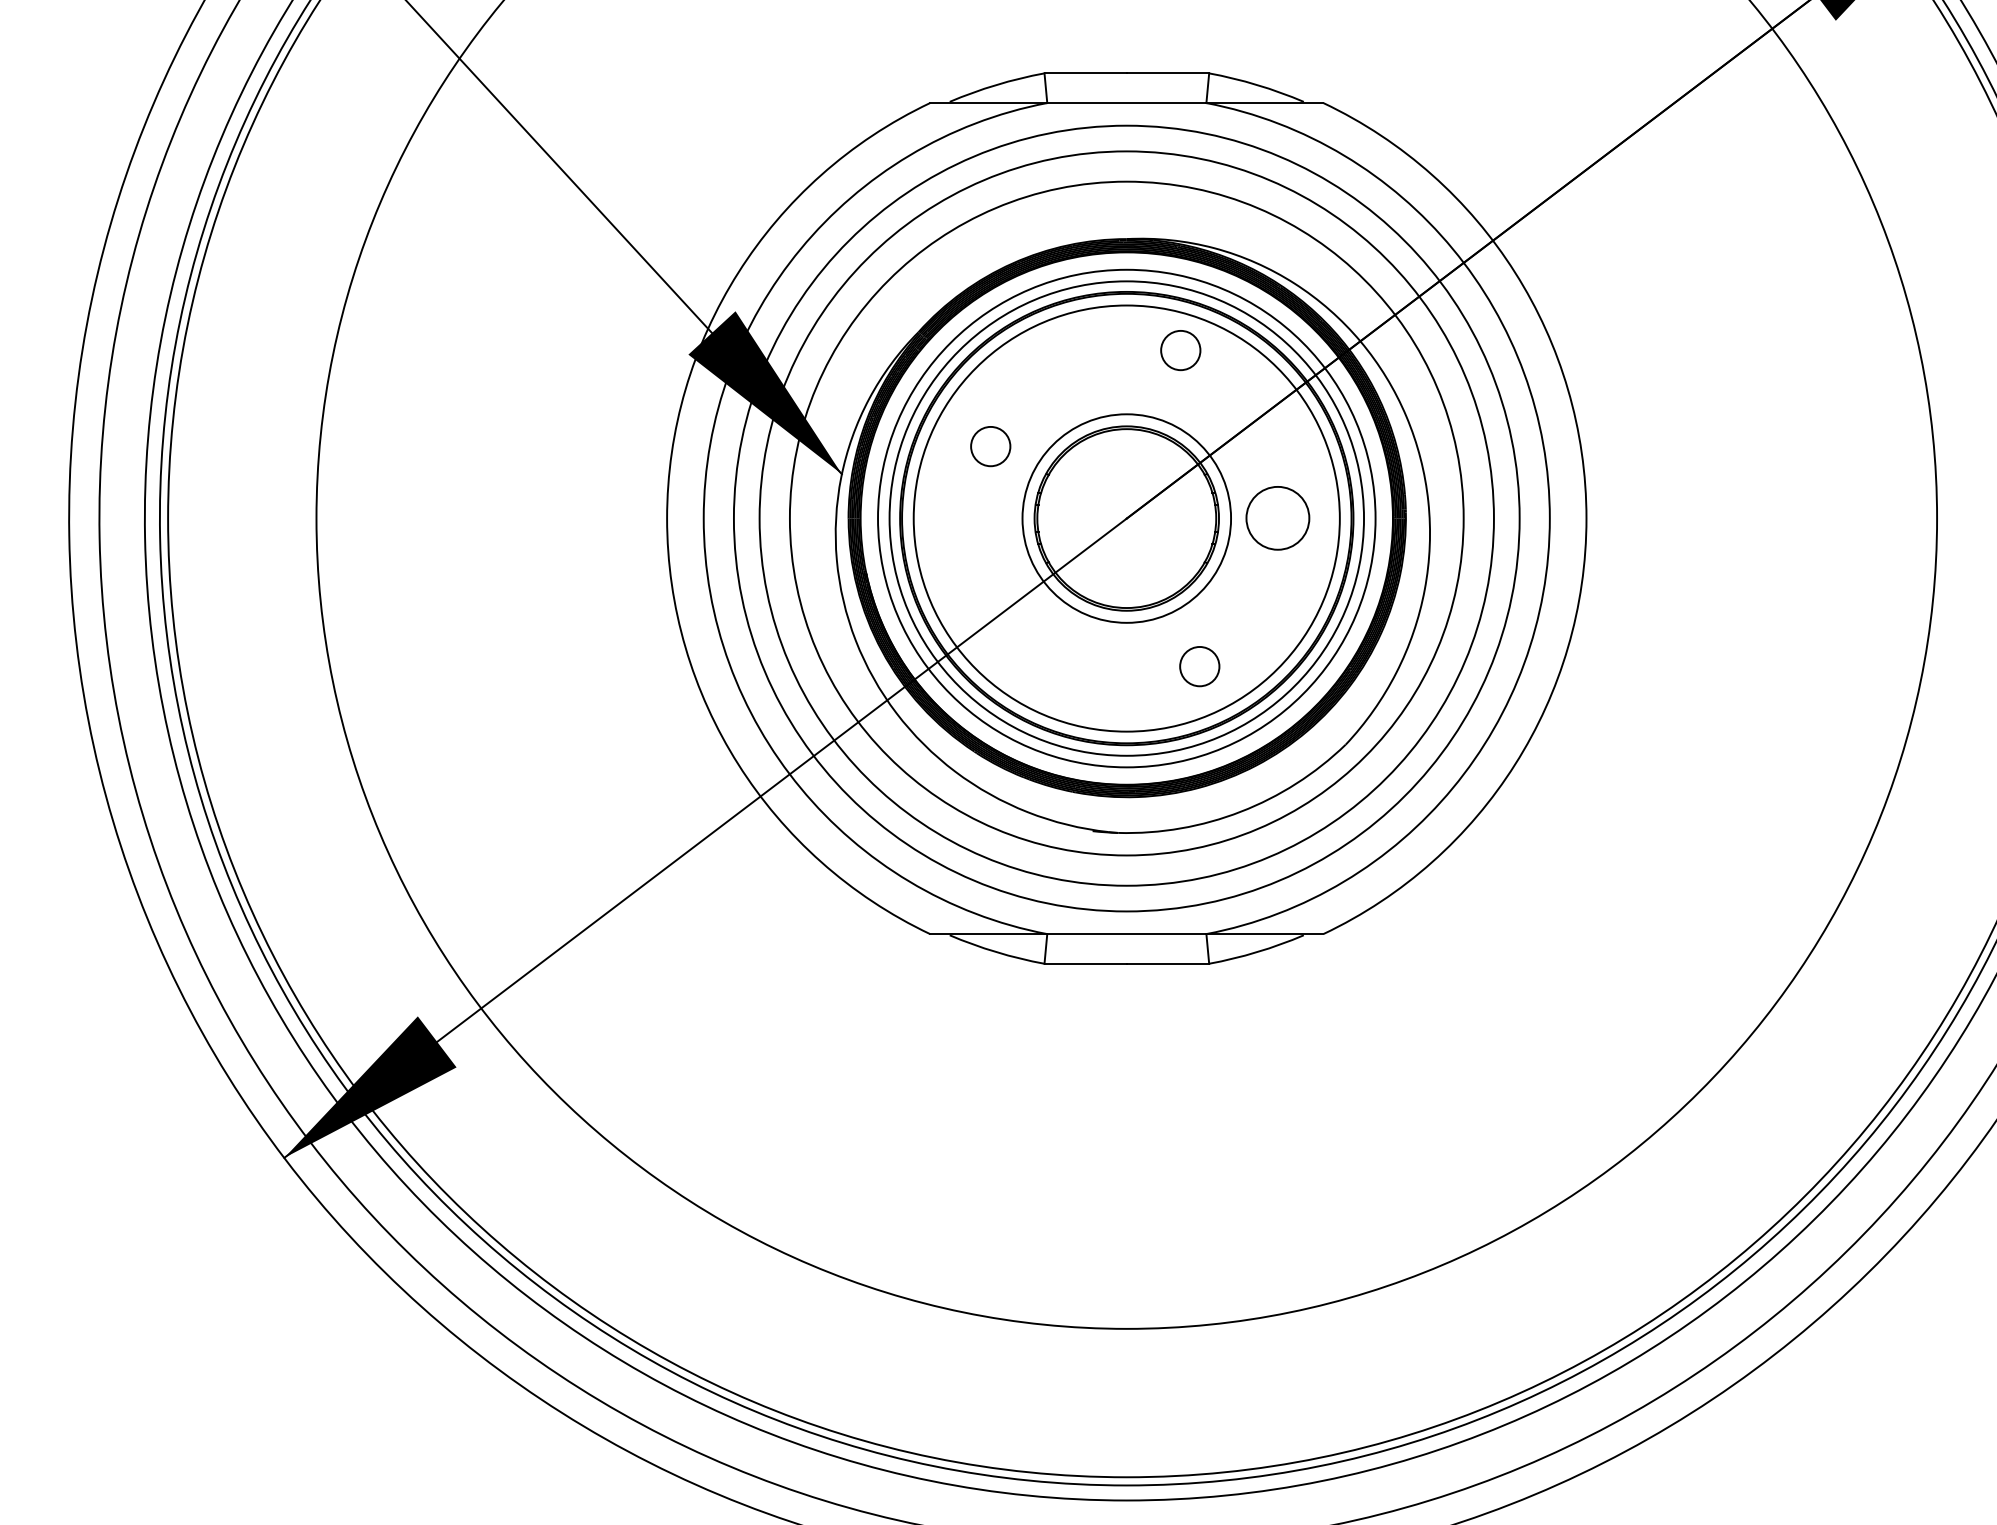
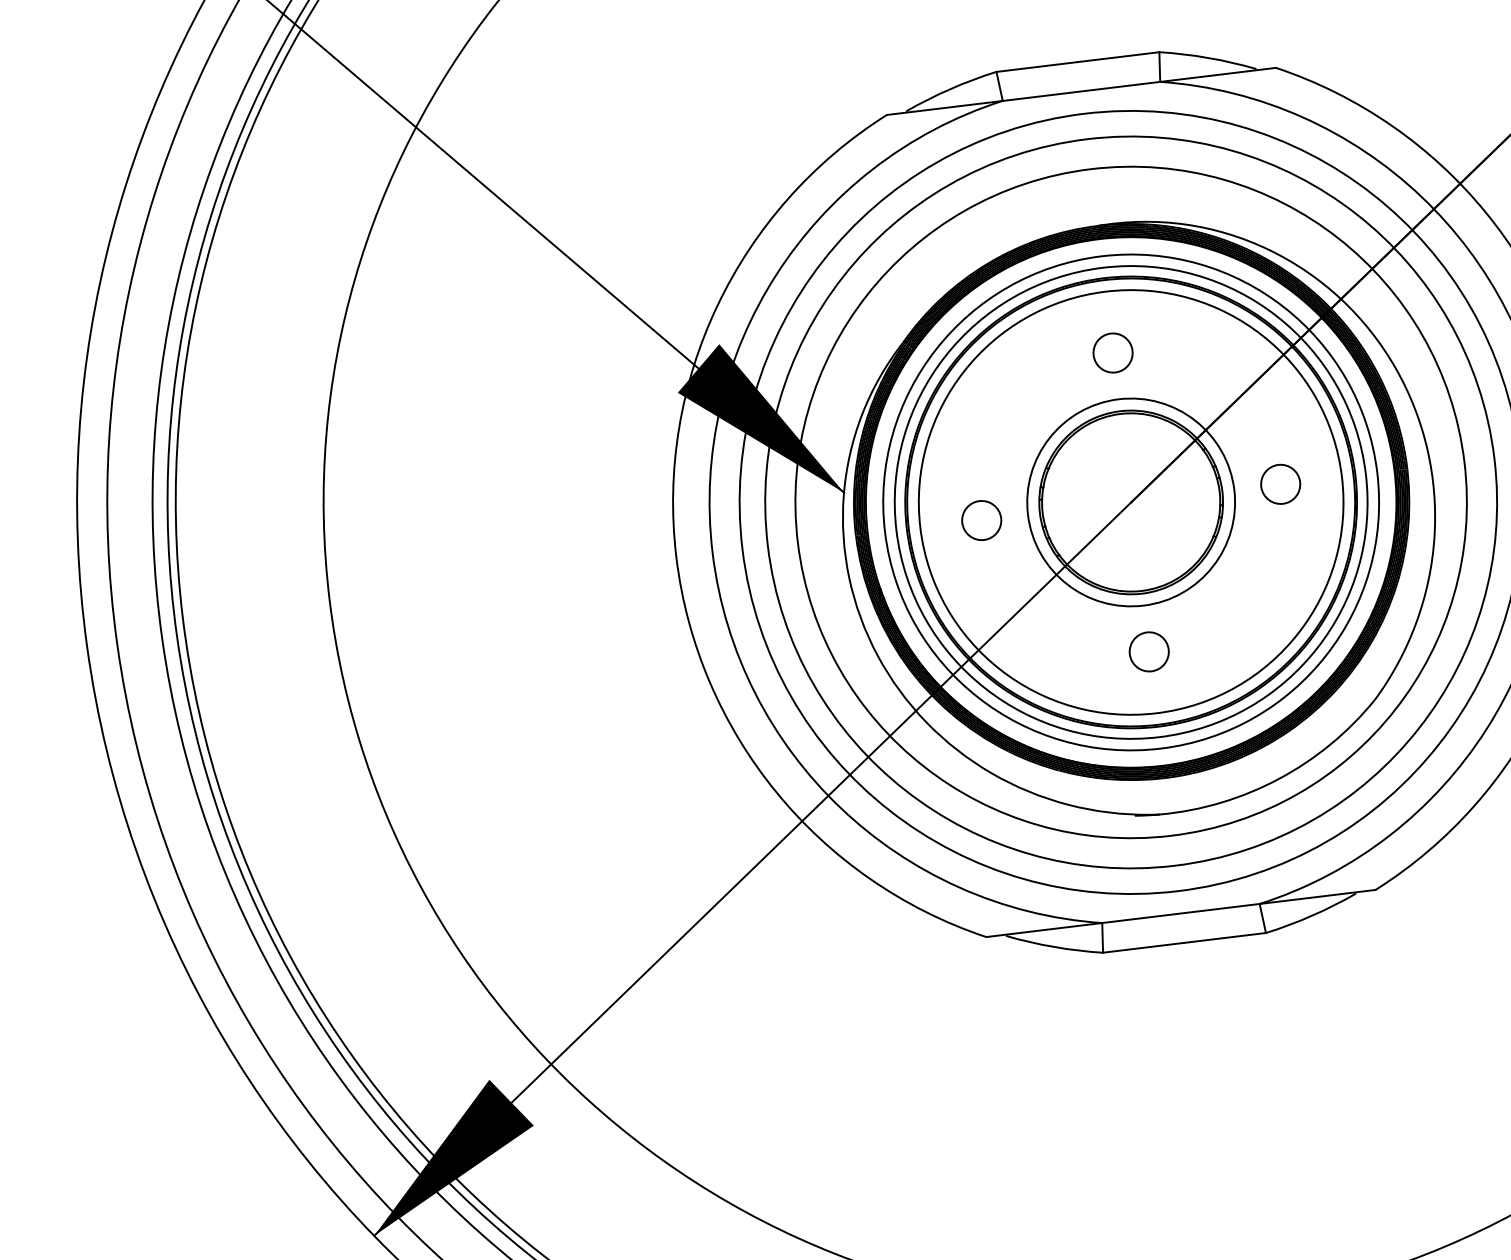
circle: (1180, 350) -> (1112, 353), moved
circle: (990, 446) -> (981, 520), moved
circle: (1277, 518) -> (1280, 484), size x0.62
circle: (1199, 666) -> (1148, 651), moved

